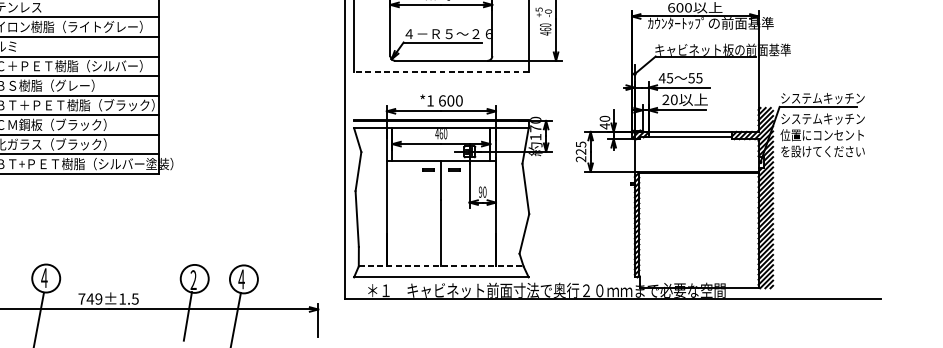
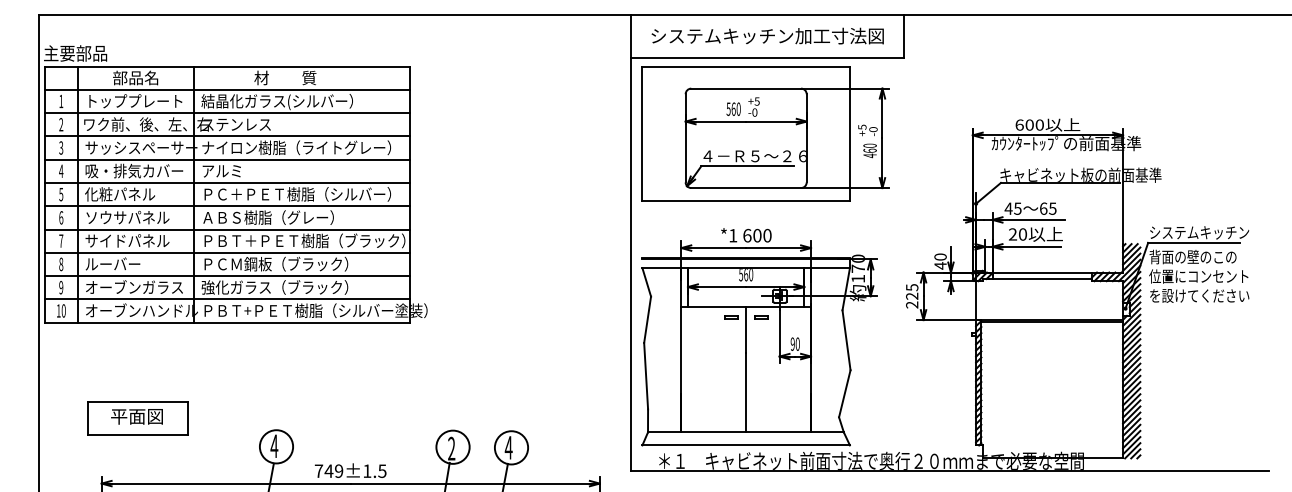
line: (441, 72) -> (746, 201), dashed -> solid
text: (691, 78) -> (1043, 208), 55 -> 65
text: (822, 118) -> (1199, 256), システムキッチン -> 背面の壁のこの
text: (436, 134) -> (740, 275), 460 -> 560
line: (440, 266) -> (745, 432), dashed -> solid

